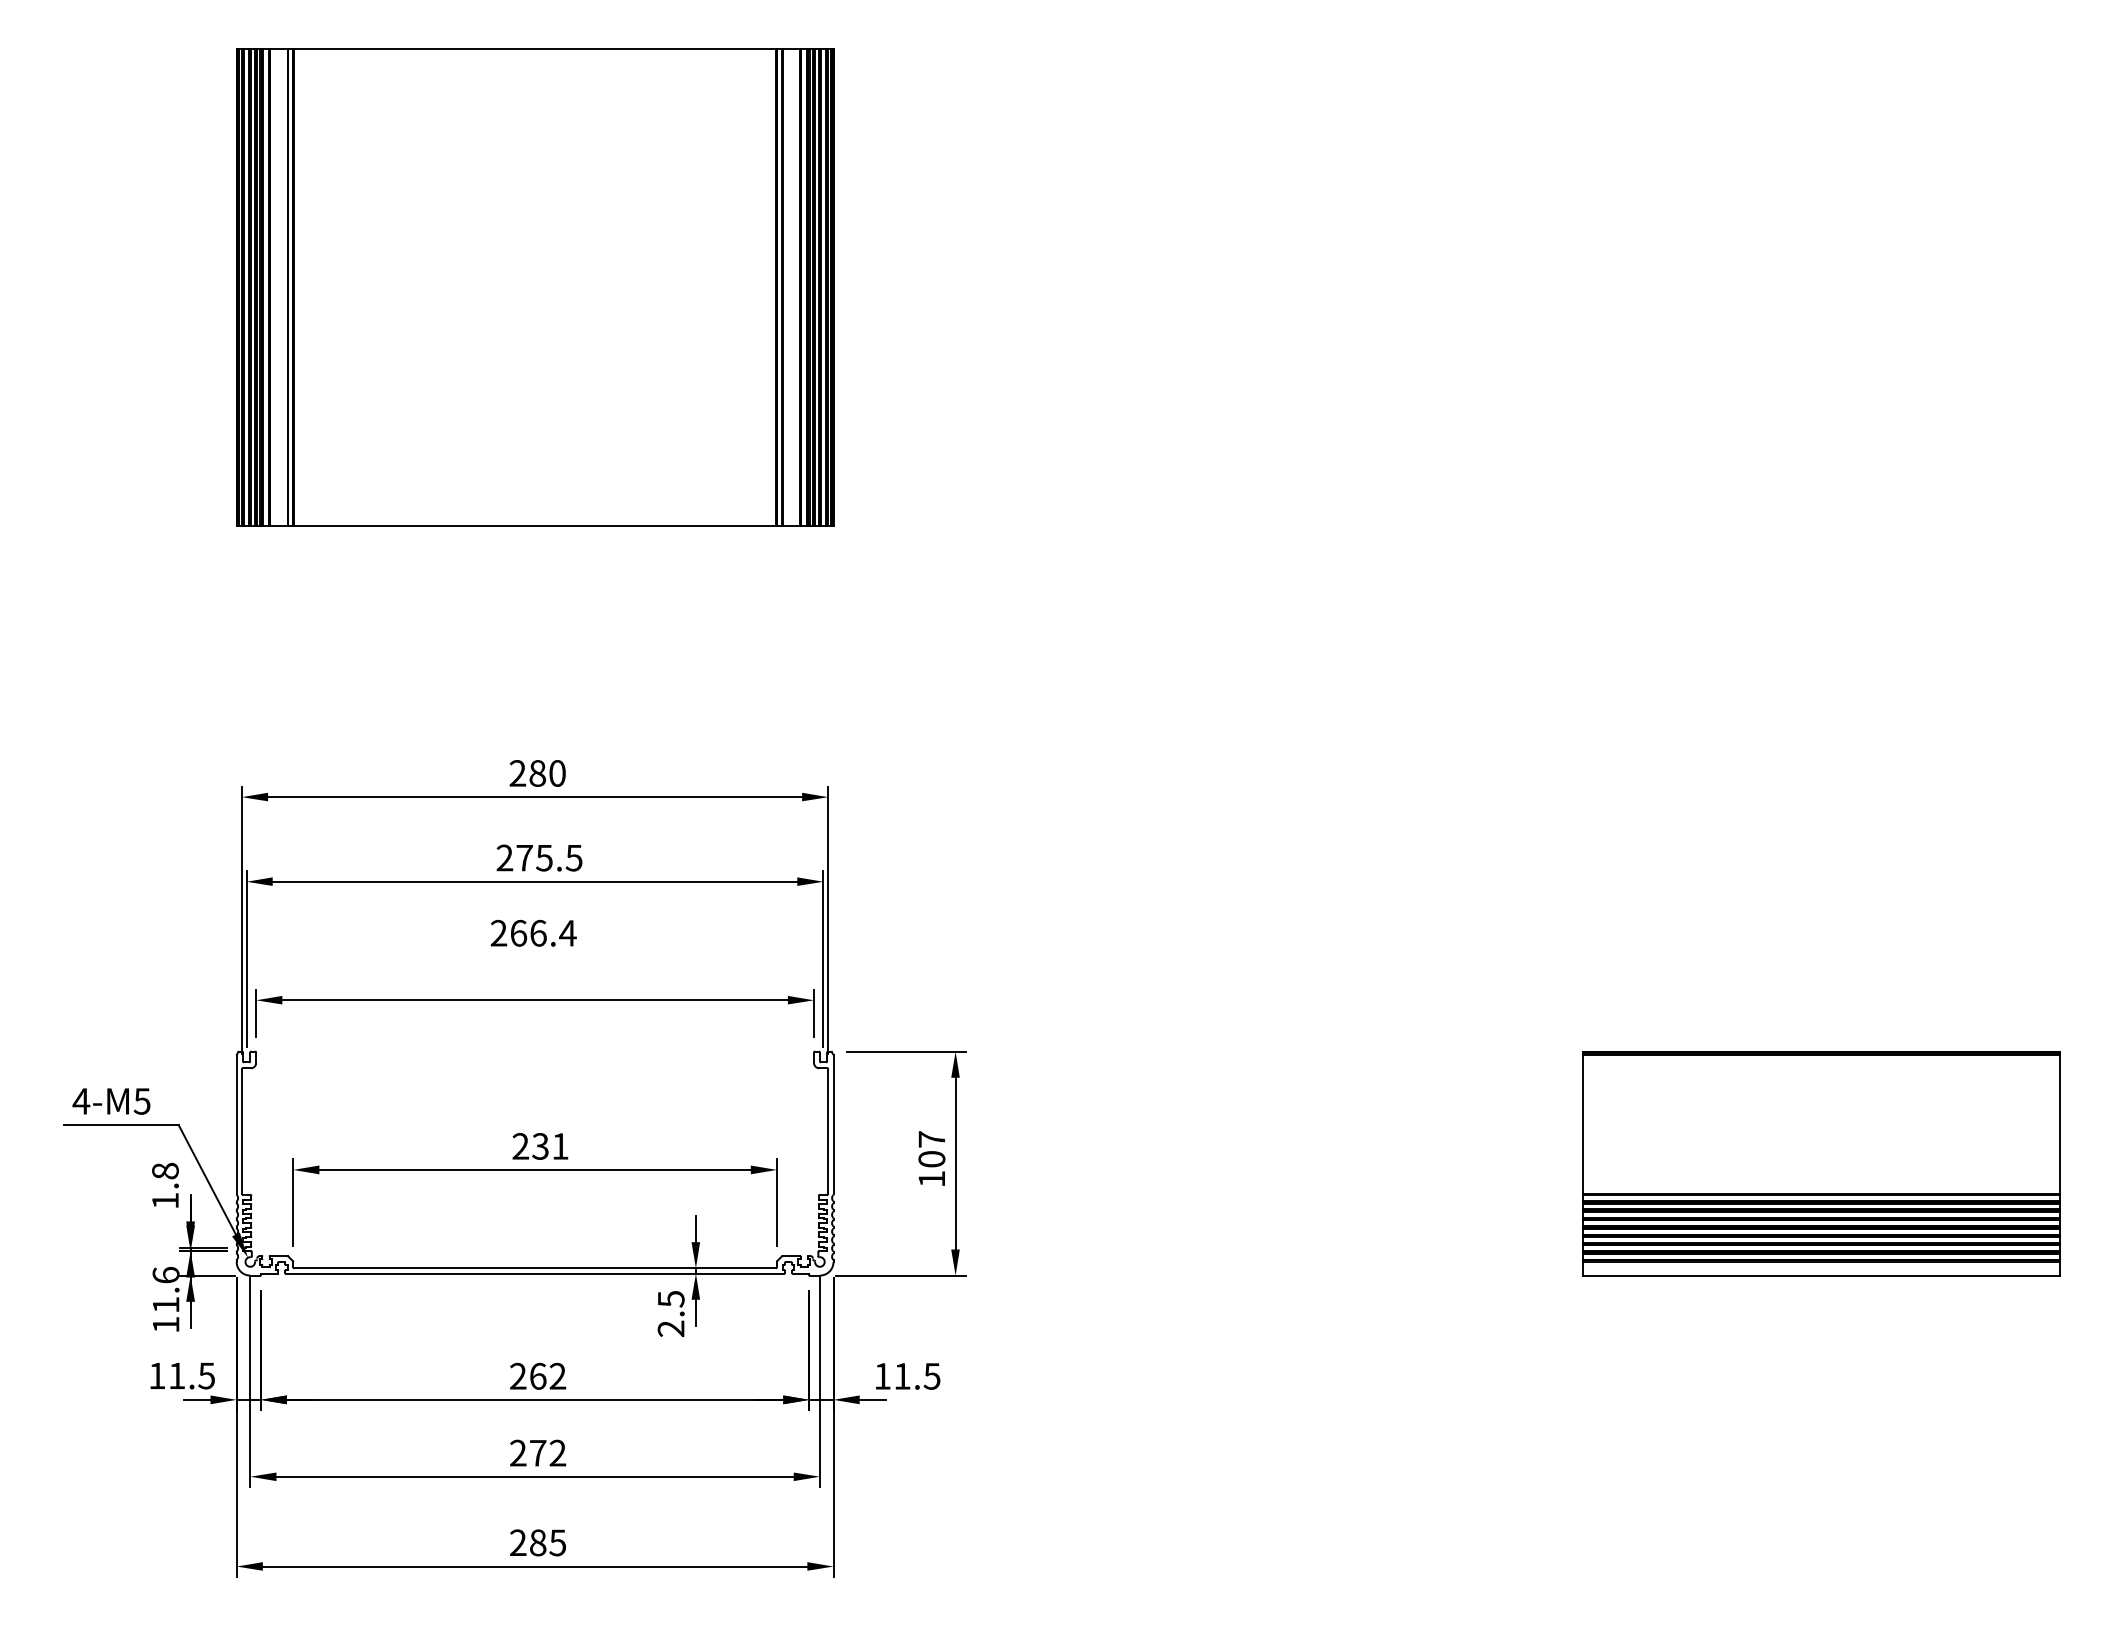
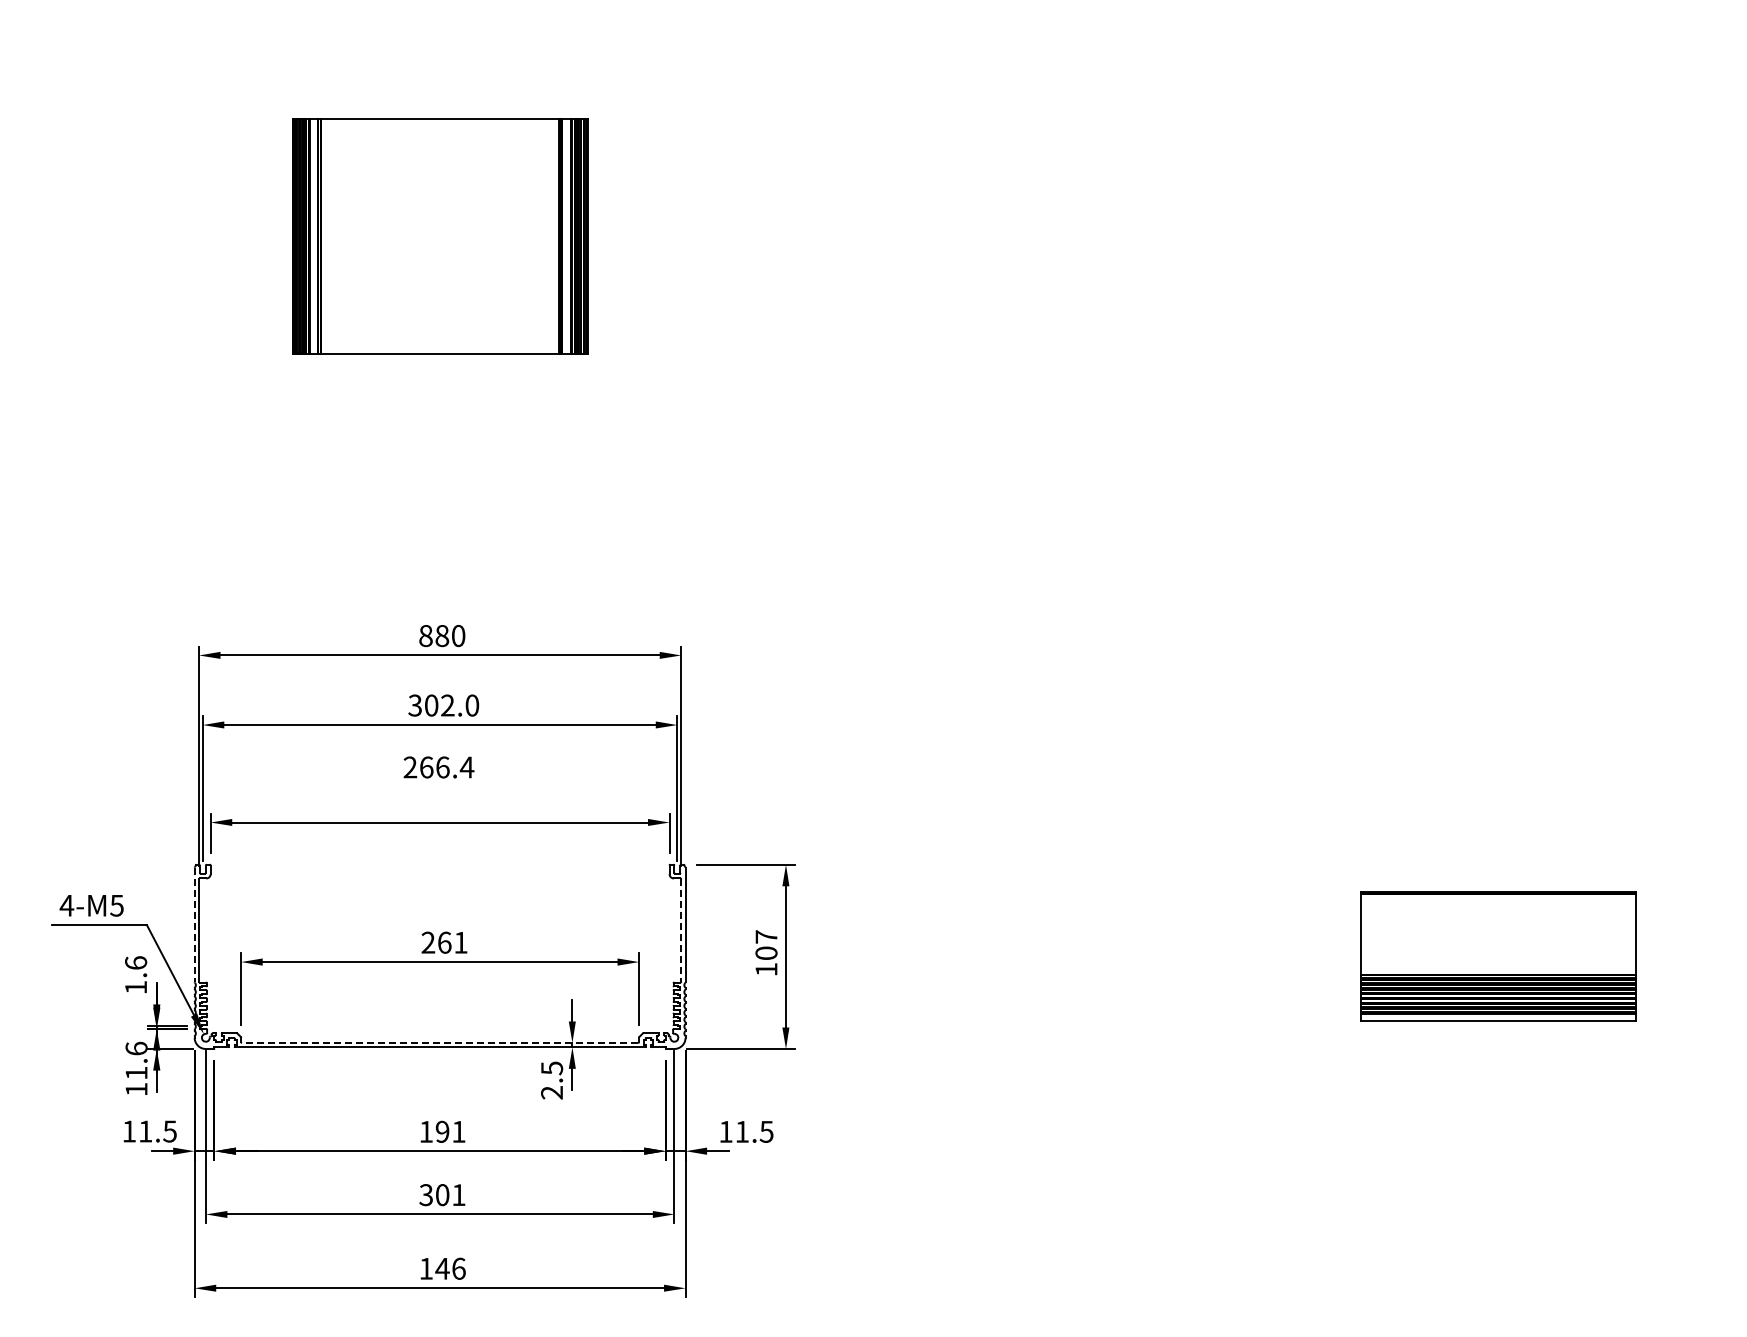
part: (535, 287) -> (440, 236), size x0.6
text: (517, 774) -> (425, 636), 280 -> 880
text: (539, 857) -> (443, 705), 275.5 -> 302.0
line: (236, 1125) -> (194, 925), solid -> dashed
line: (828, 1131) -> (681, 930), solid -> dashed
text: (540, 1146) -> (444, 942), 231 -> 261
part: (1821, 1163) -> (1498, 956), size x0.7
text: (165, 1170) -> (136, 962), 1.8 -> 1.6
line: (534, 1267) -> (439, 1042), solid -> dashed
text: (537, 1375) -> (442, 1131), 262 -> 191
text: (537, 1453) -> (442, 1195), 272 -> 301
text: (537, 1542) -> (442, 1268), 285 -> 146

